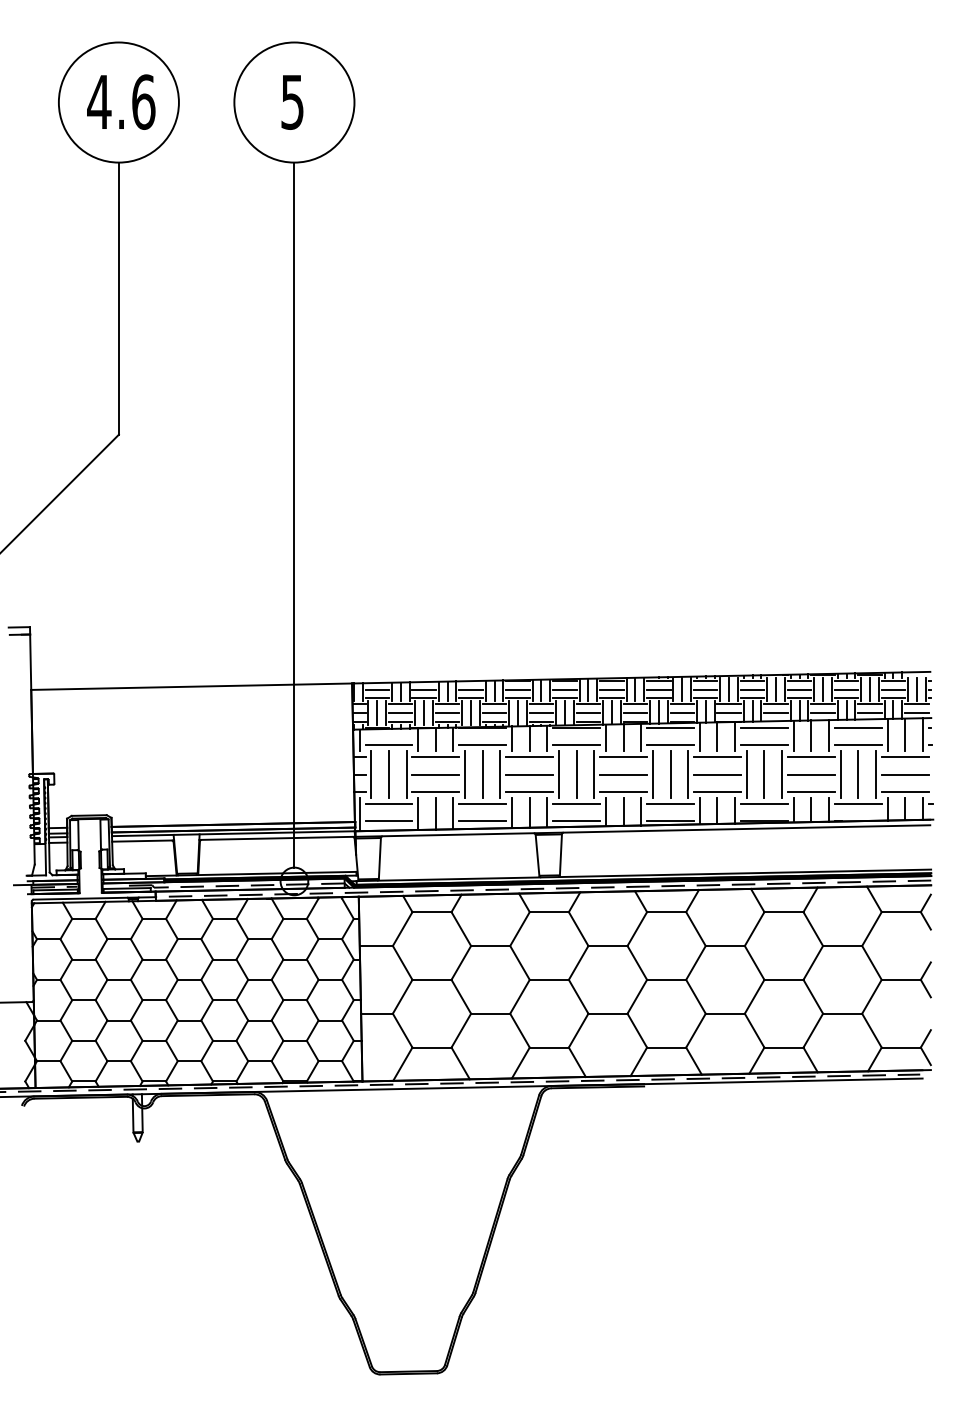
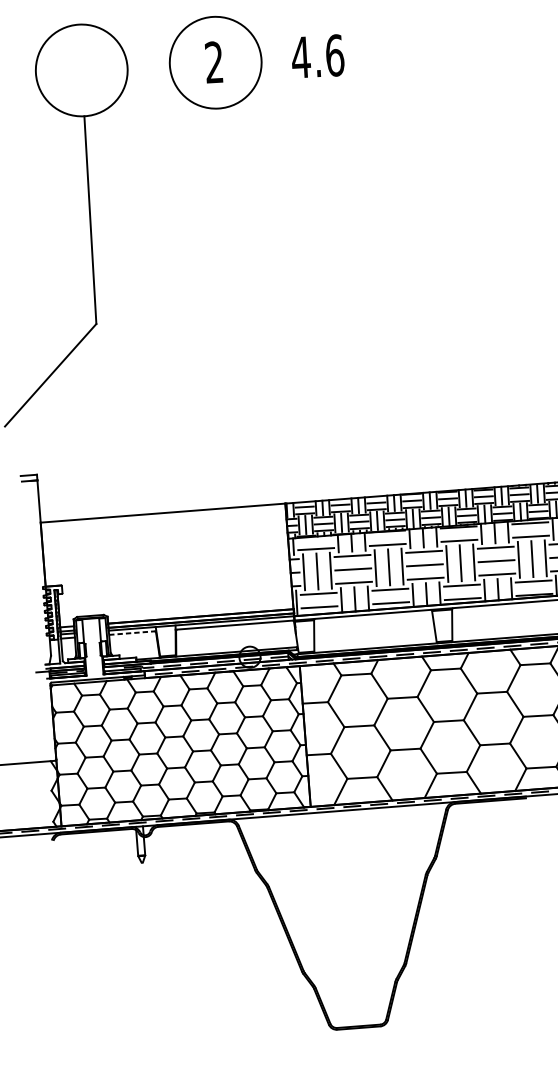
text: (121, 101) -> (318, 56), moved
text: (292, 101) -> (214, 62), 5 -> 2
line: (294, 514) -> (233, 377), removed
line: (143, 841) -> (133, 633), solid -> dashed

